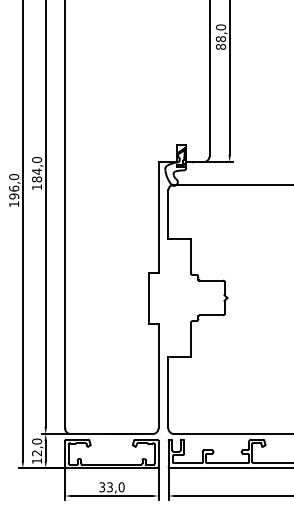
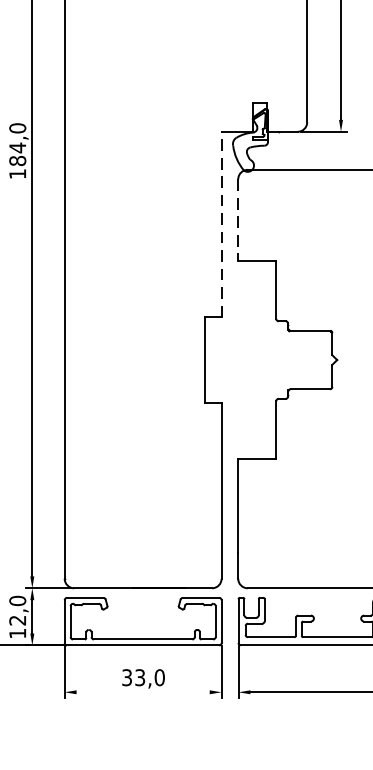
line: (168, 215) -> (238, 221), solid -> dashed
line: (158, 216) -> (221, 223), solid -> dashed
line: (111, 496) -> (142, 693), removed

